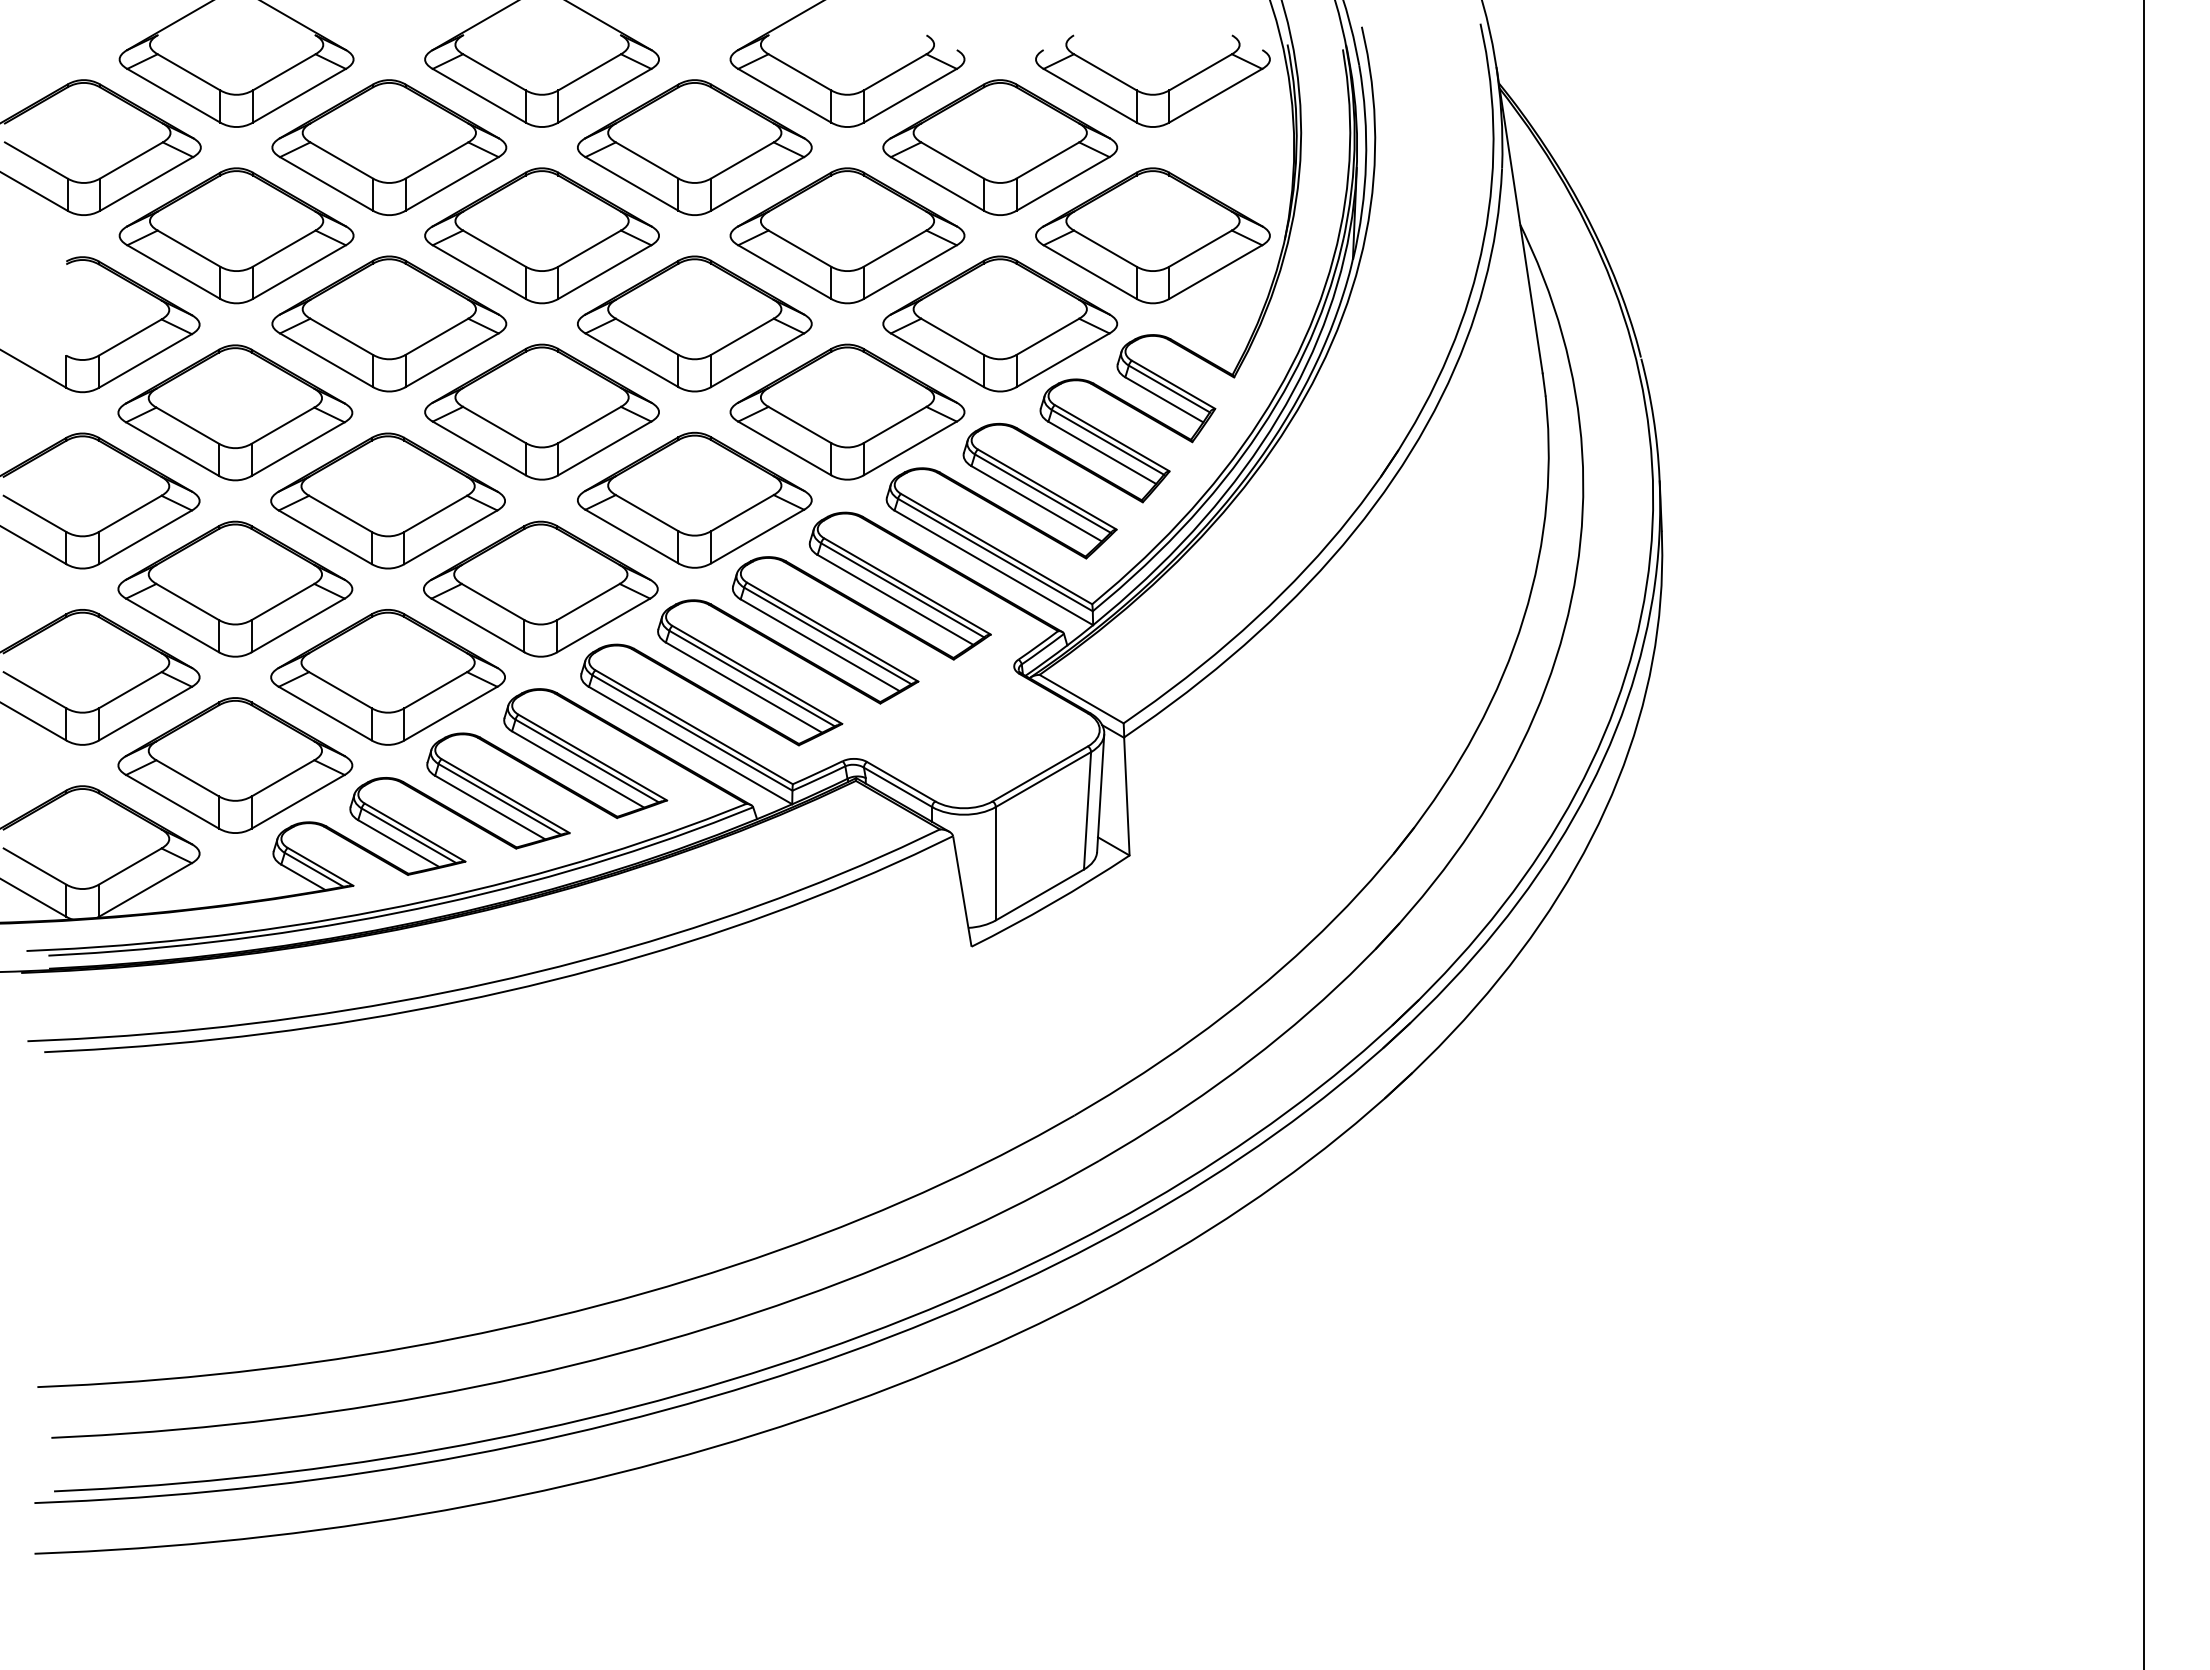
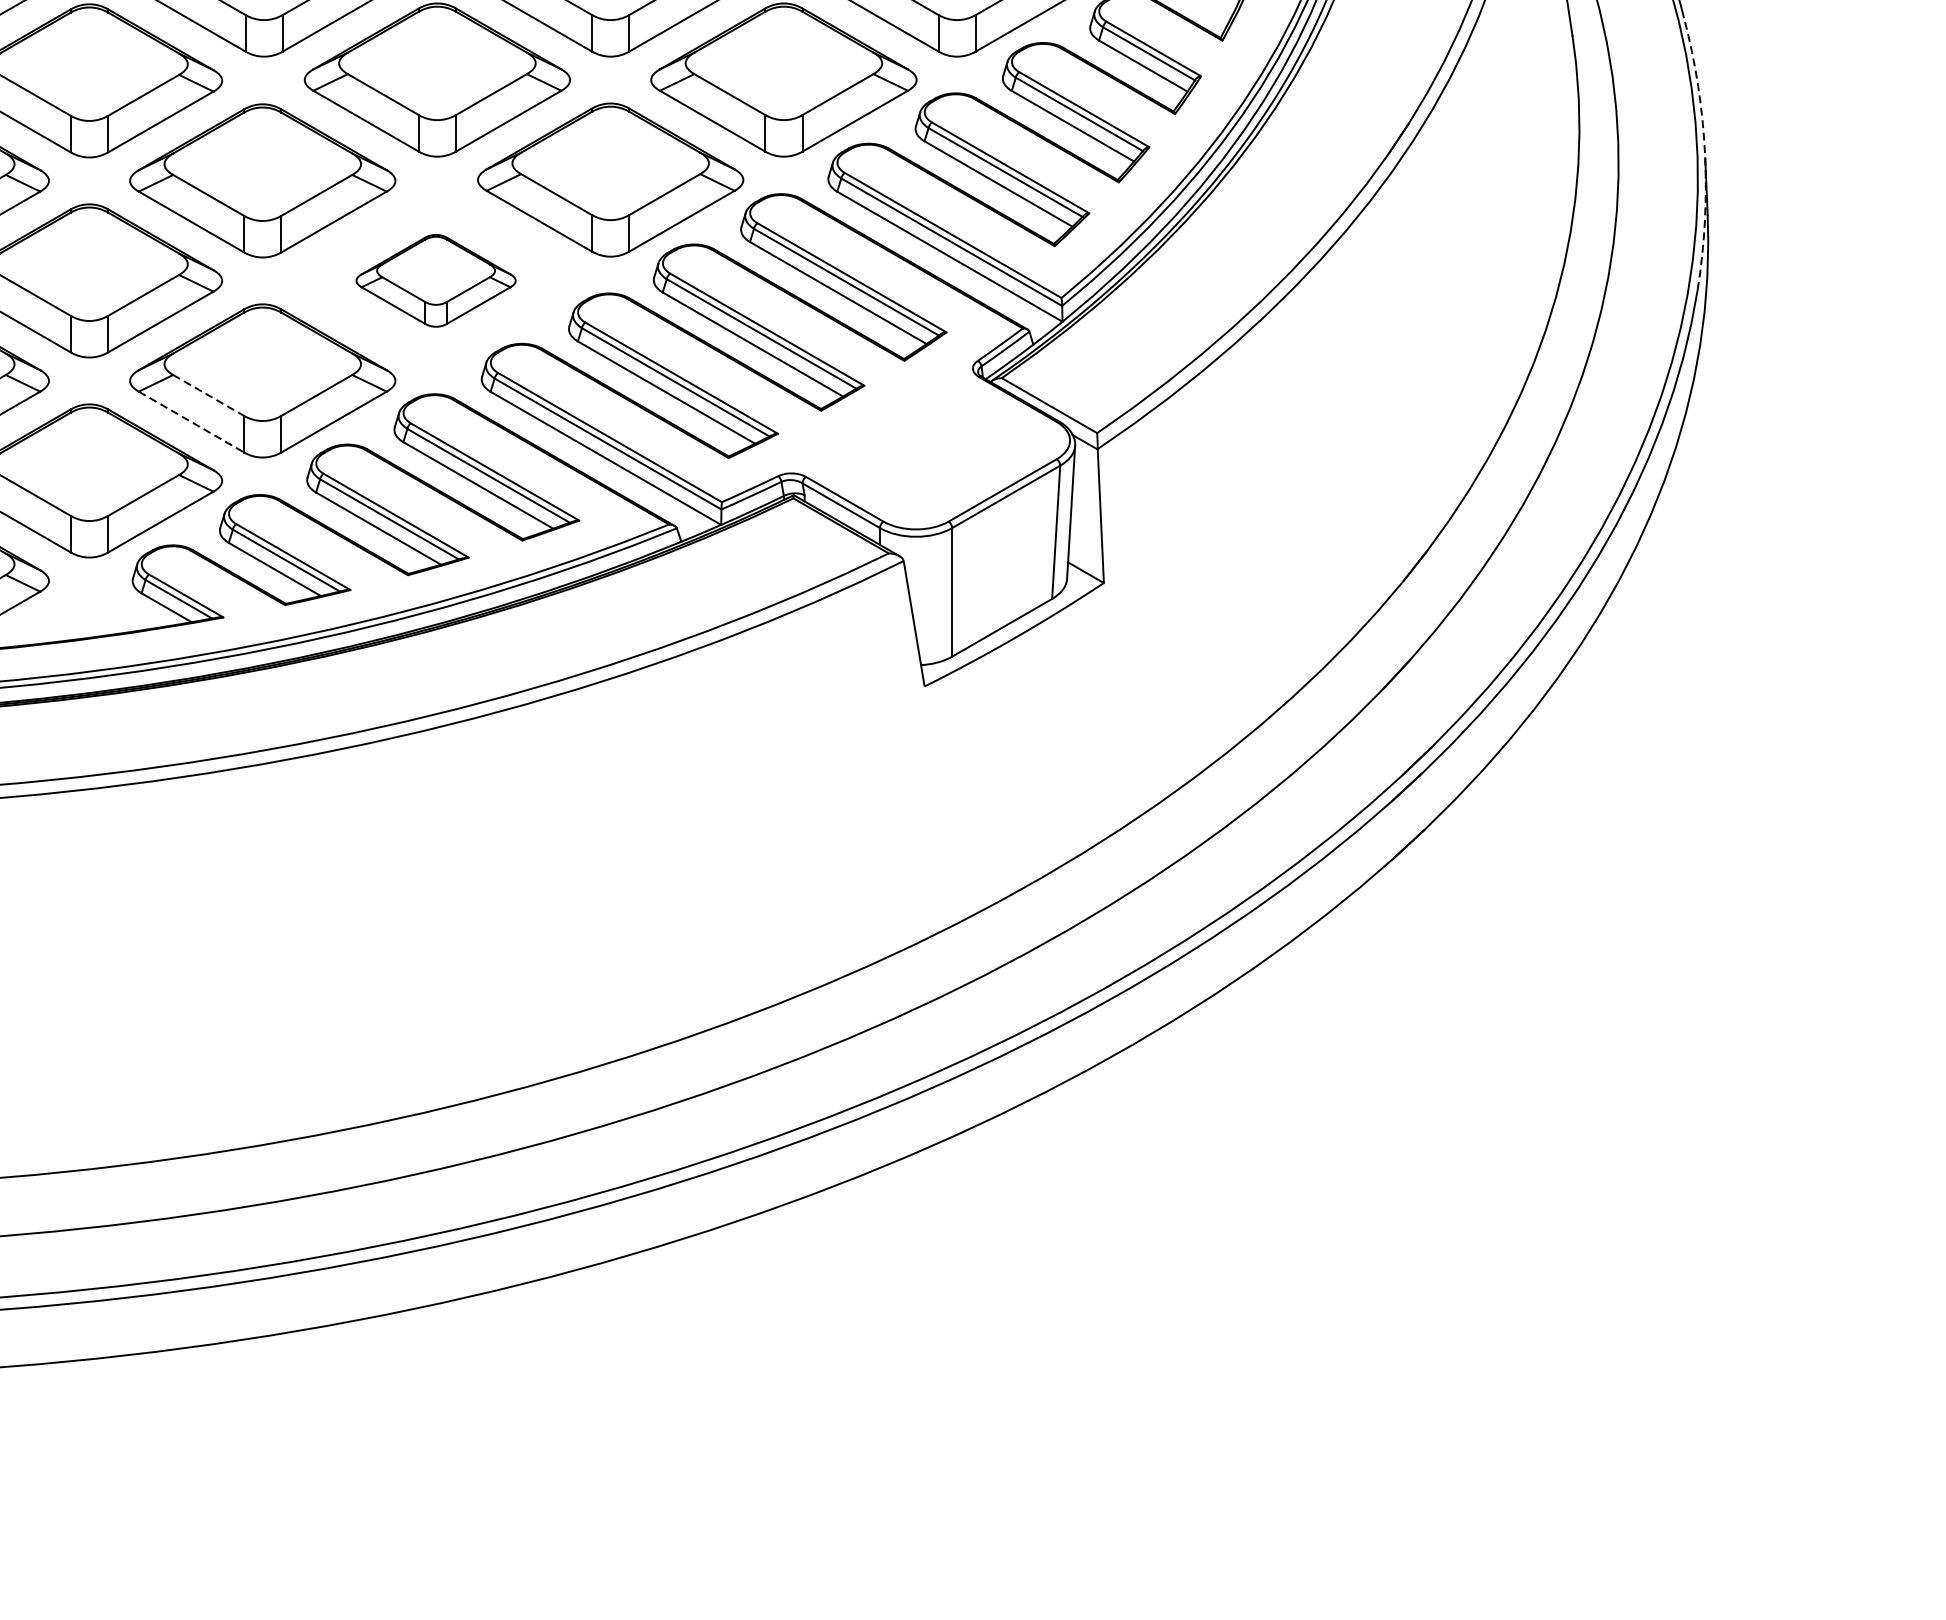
arc: (1659, 477) -> (1705, 154), solid -> dashed
part: (540, 588) -> (435, 280), size x0.6
line: (340, 690) -> (208, 395), solid -> dashed
line: (325, 713) -> (191, 421), solid -> dashed

